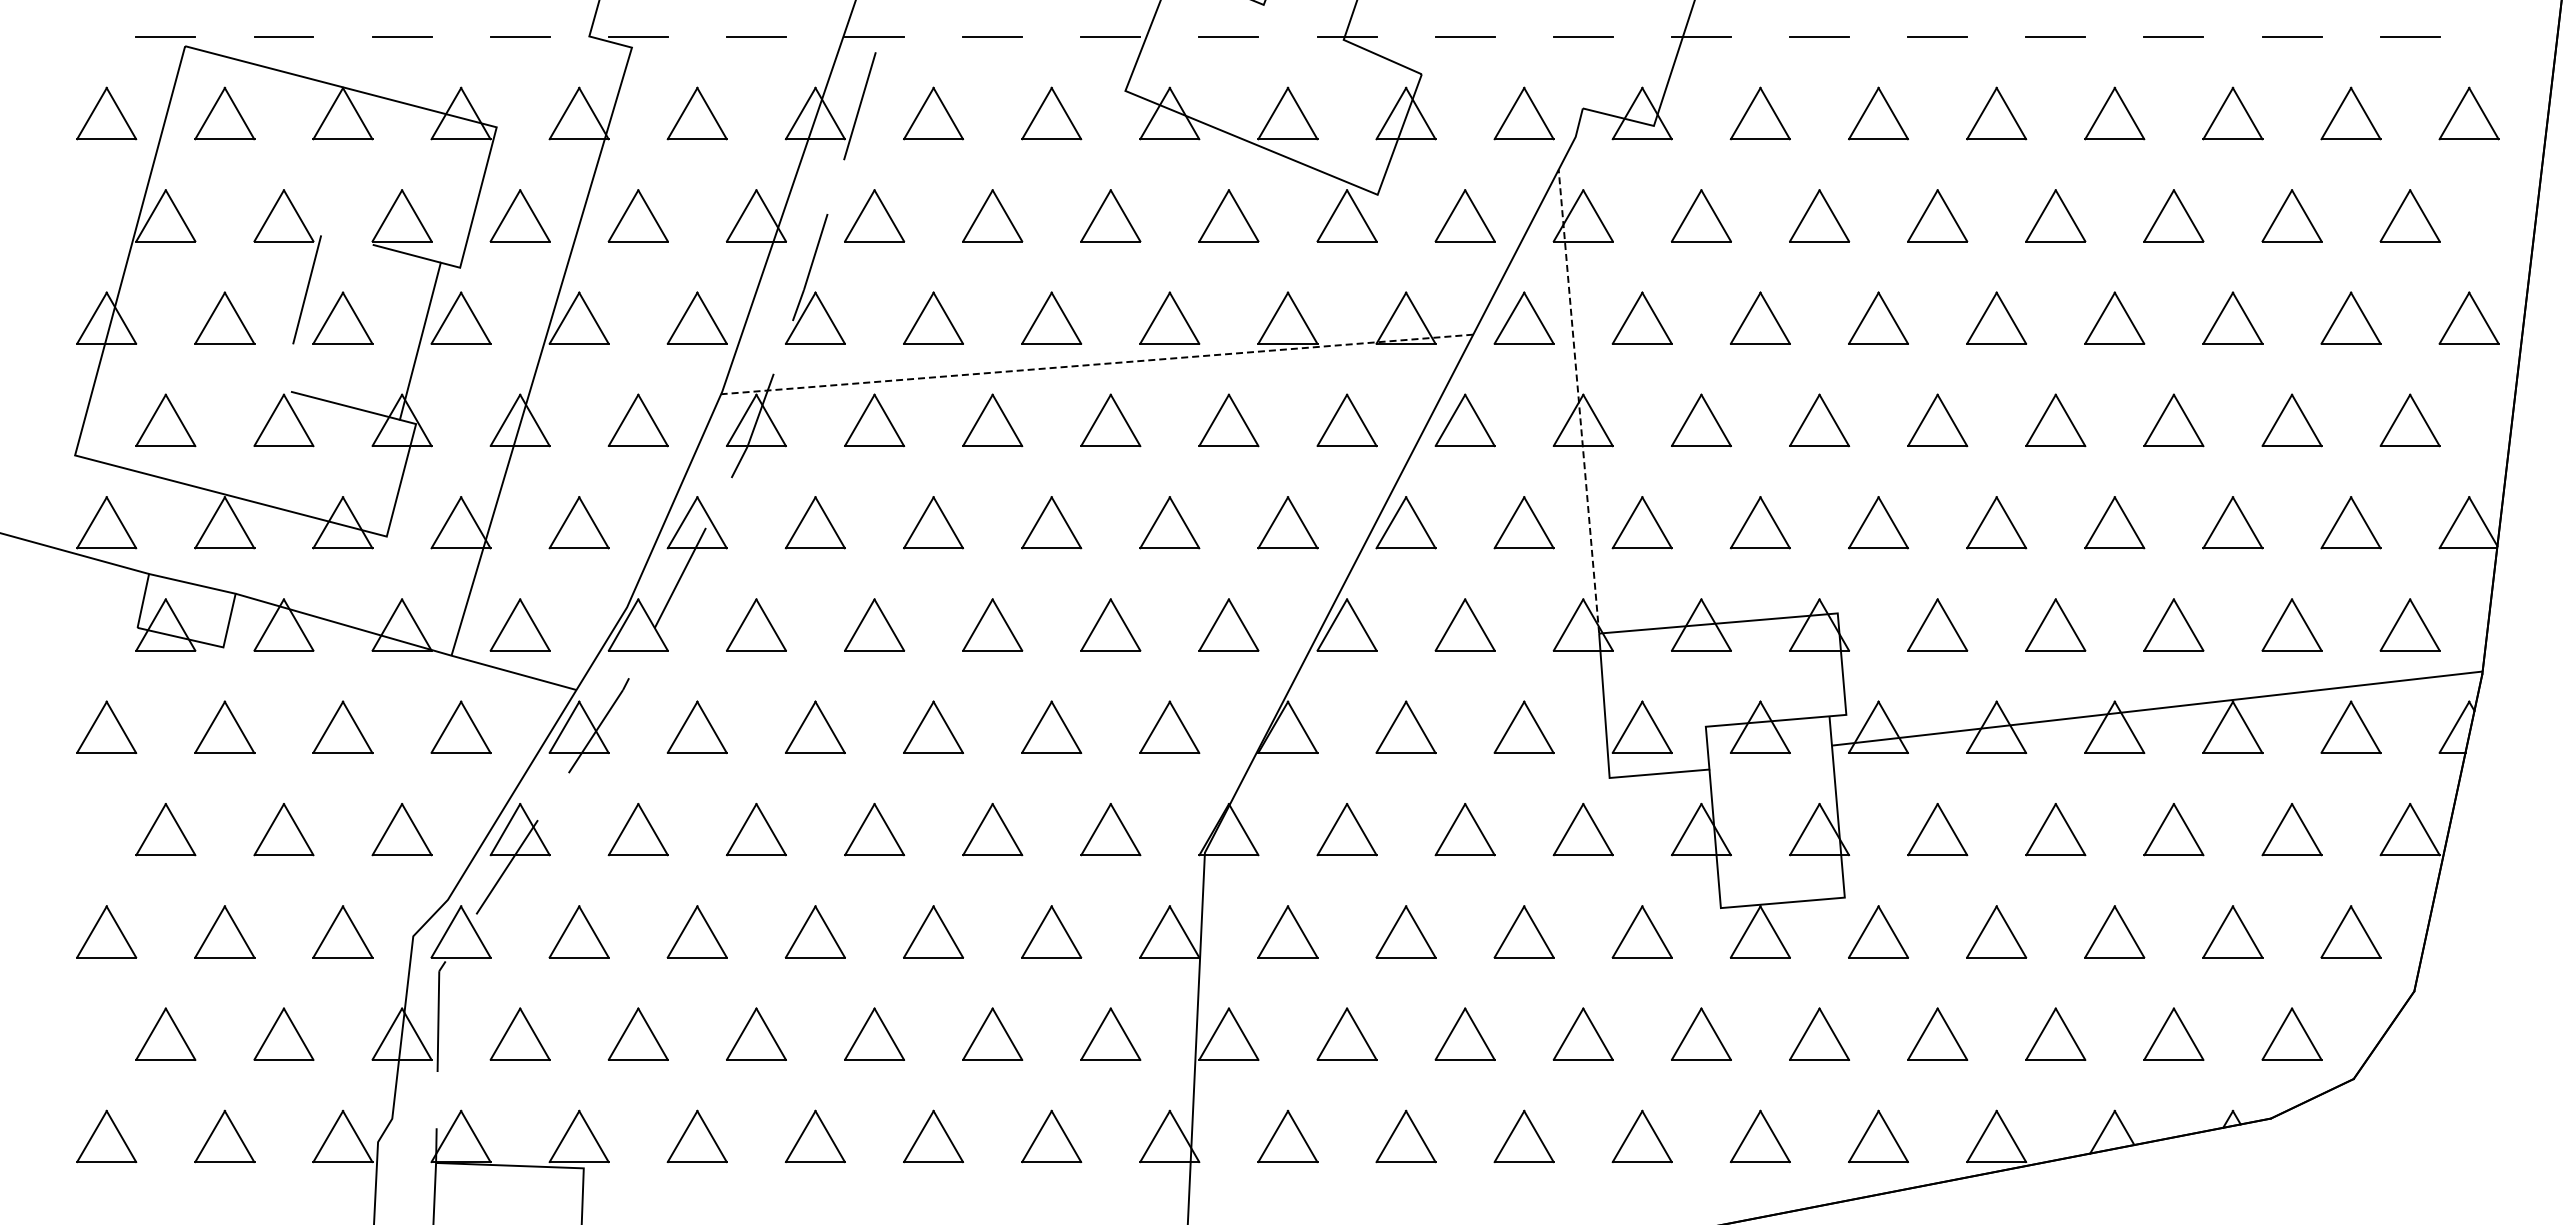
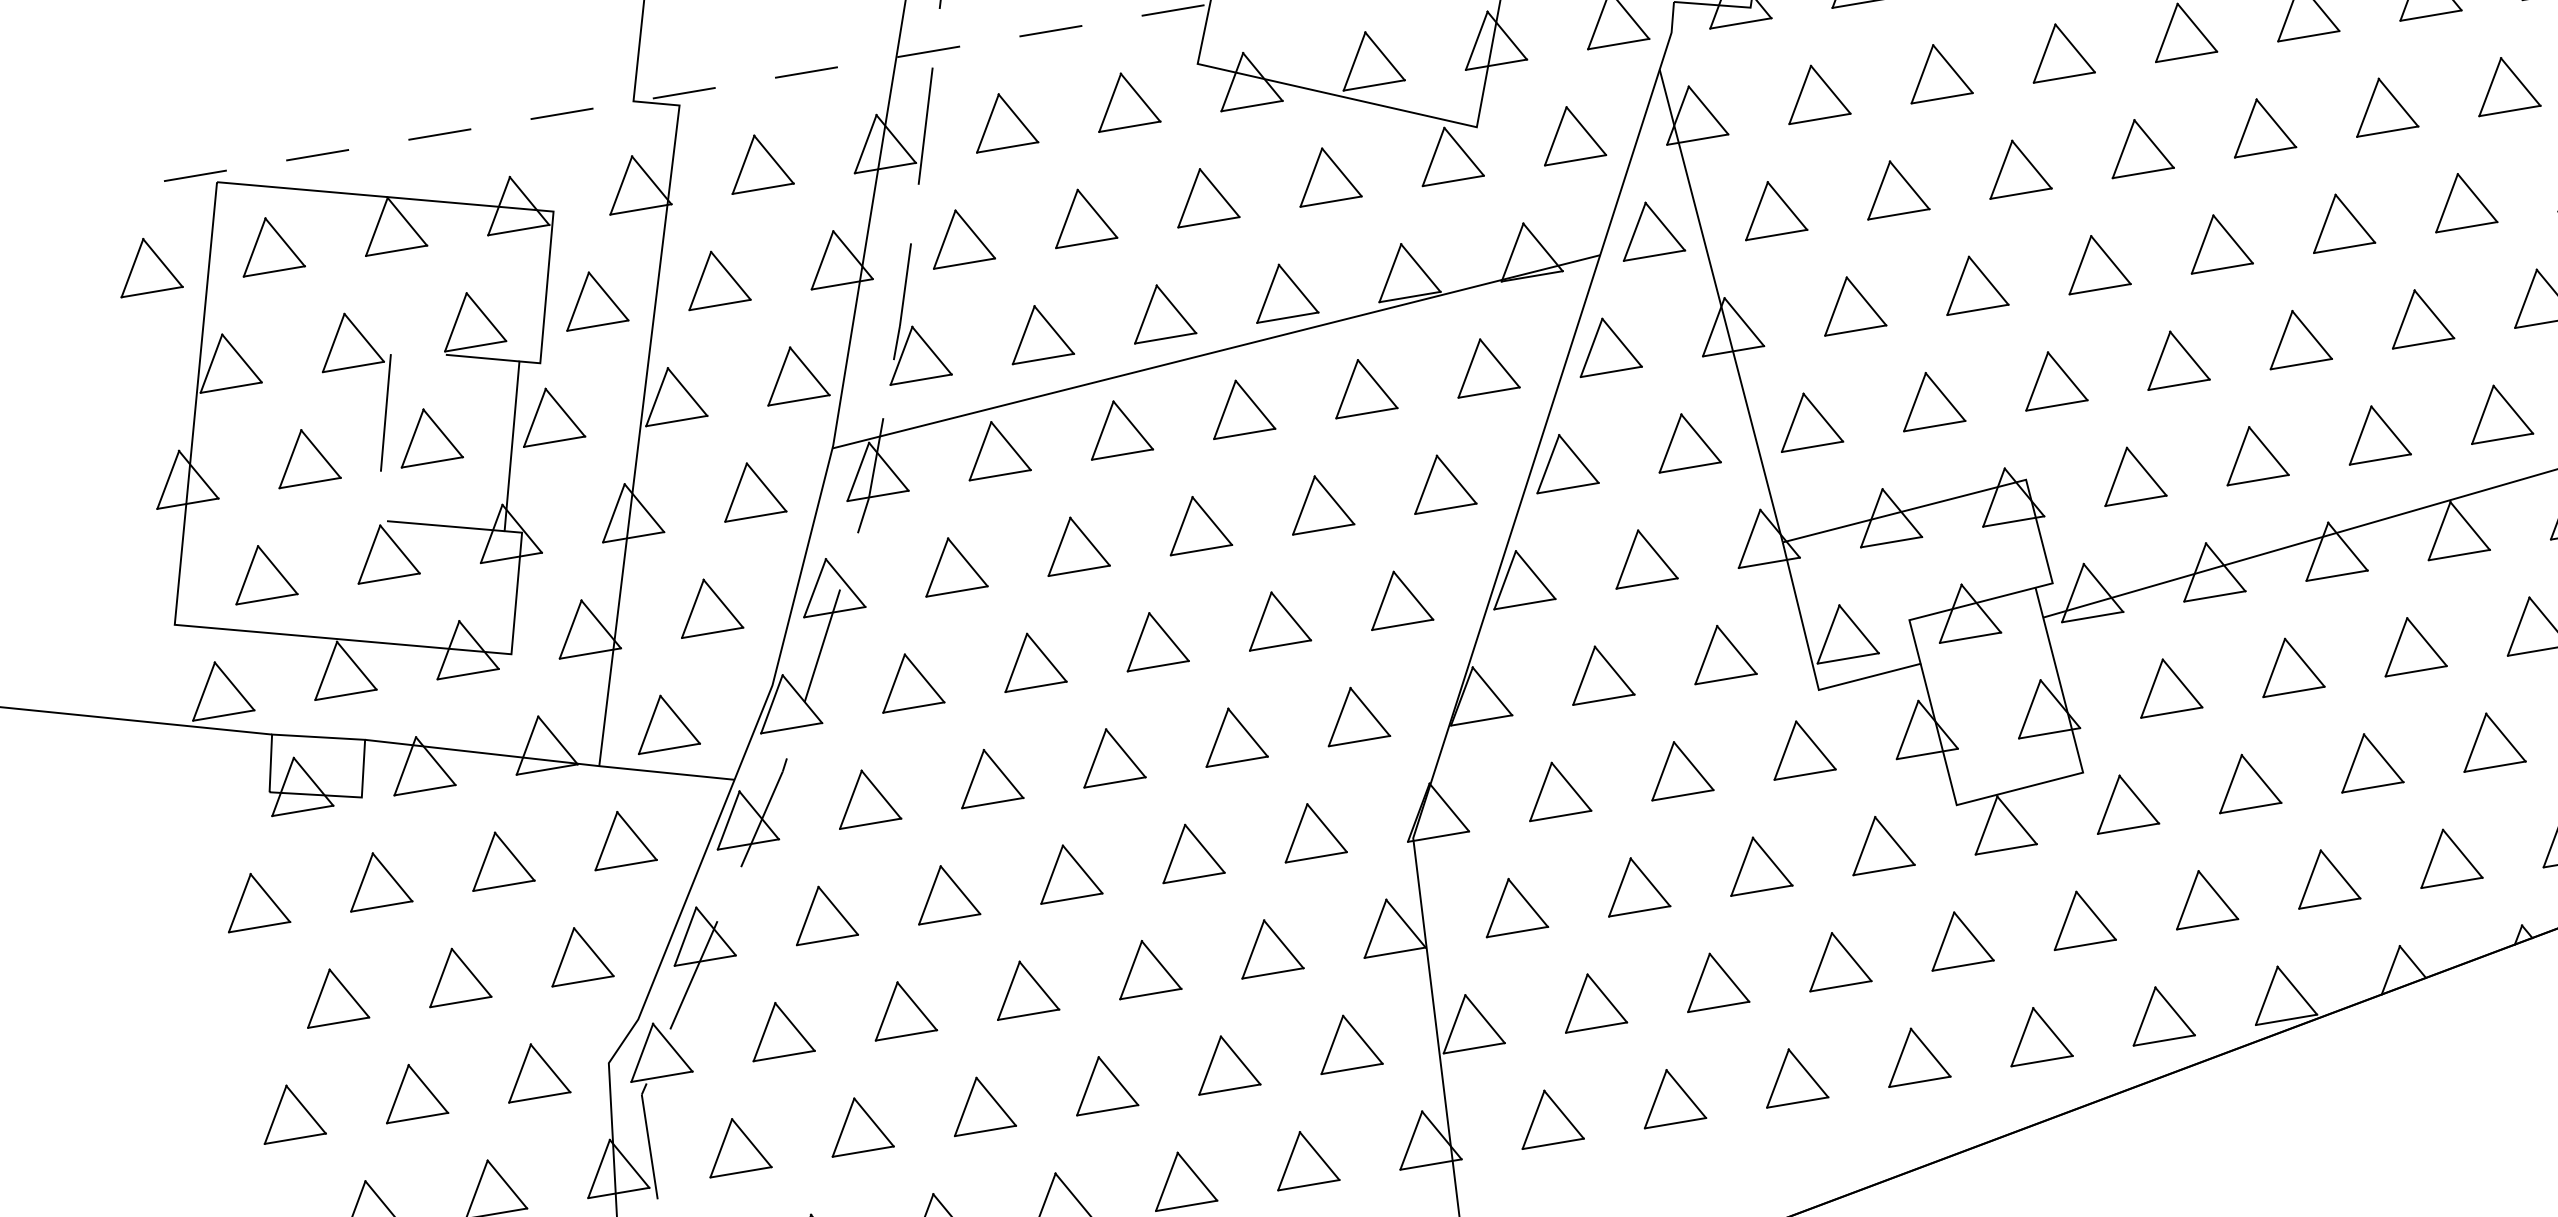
line: (1096, 364) -> (1215, 352), dashed -> solid
line: (1578, 401) -> (1720, 305), dashed -> solid

